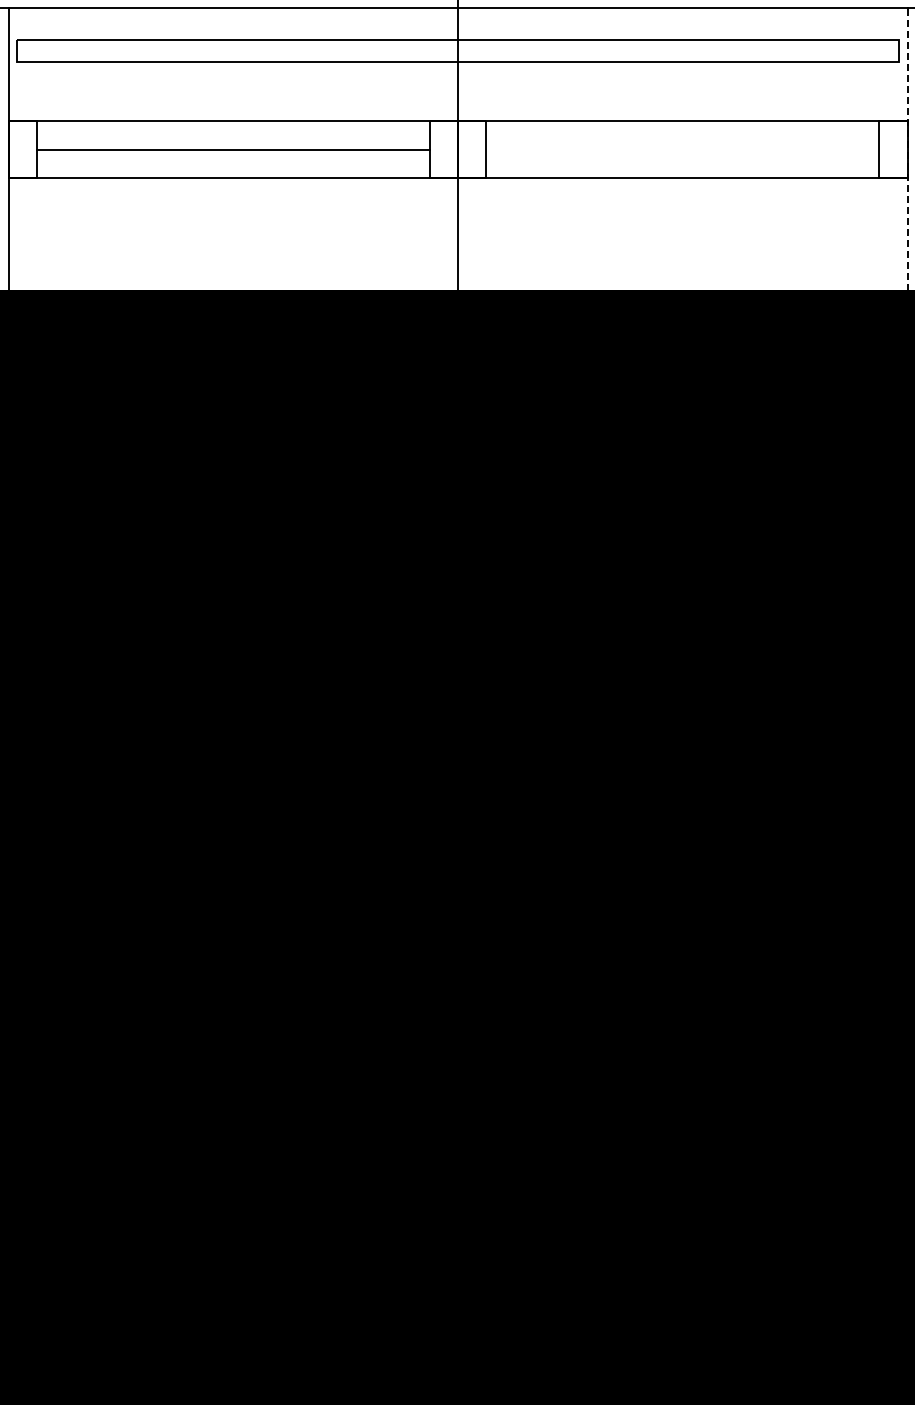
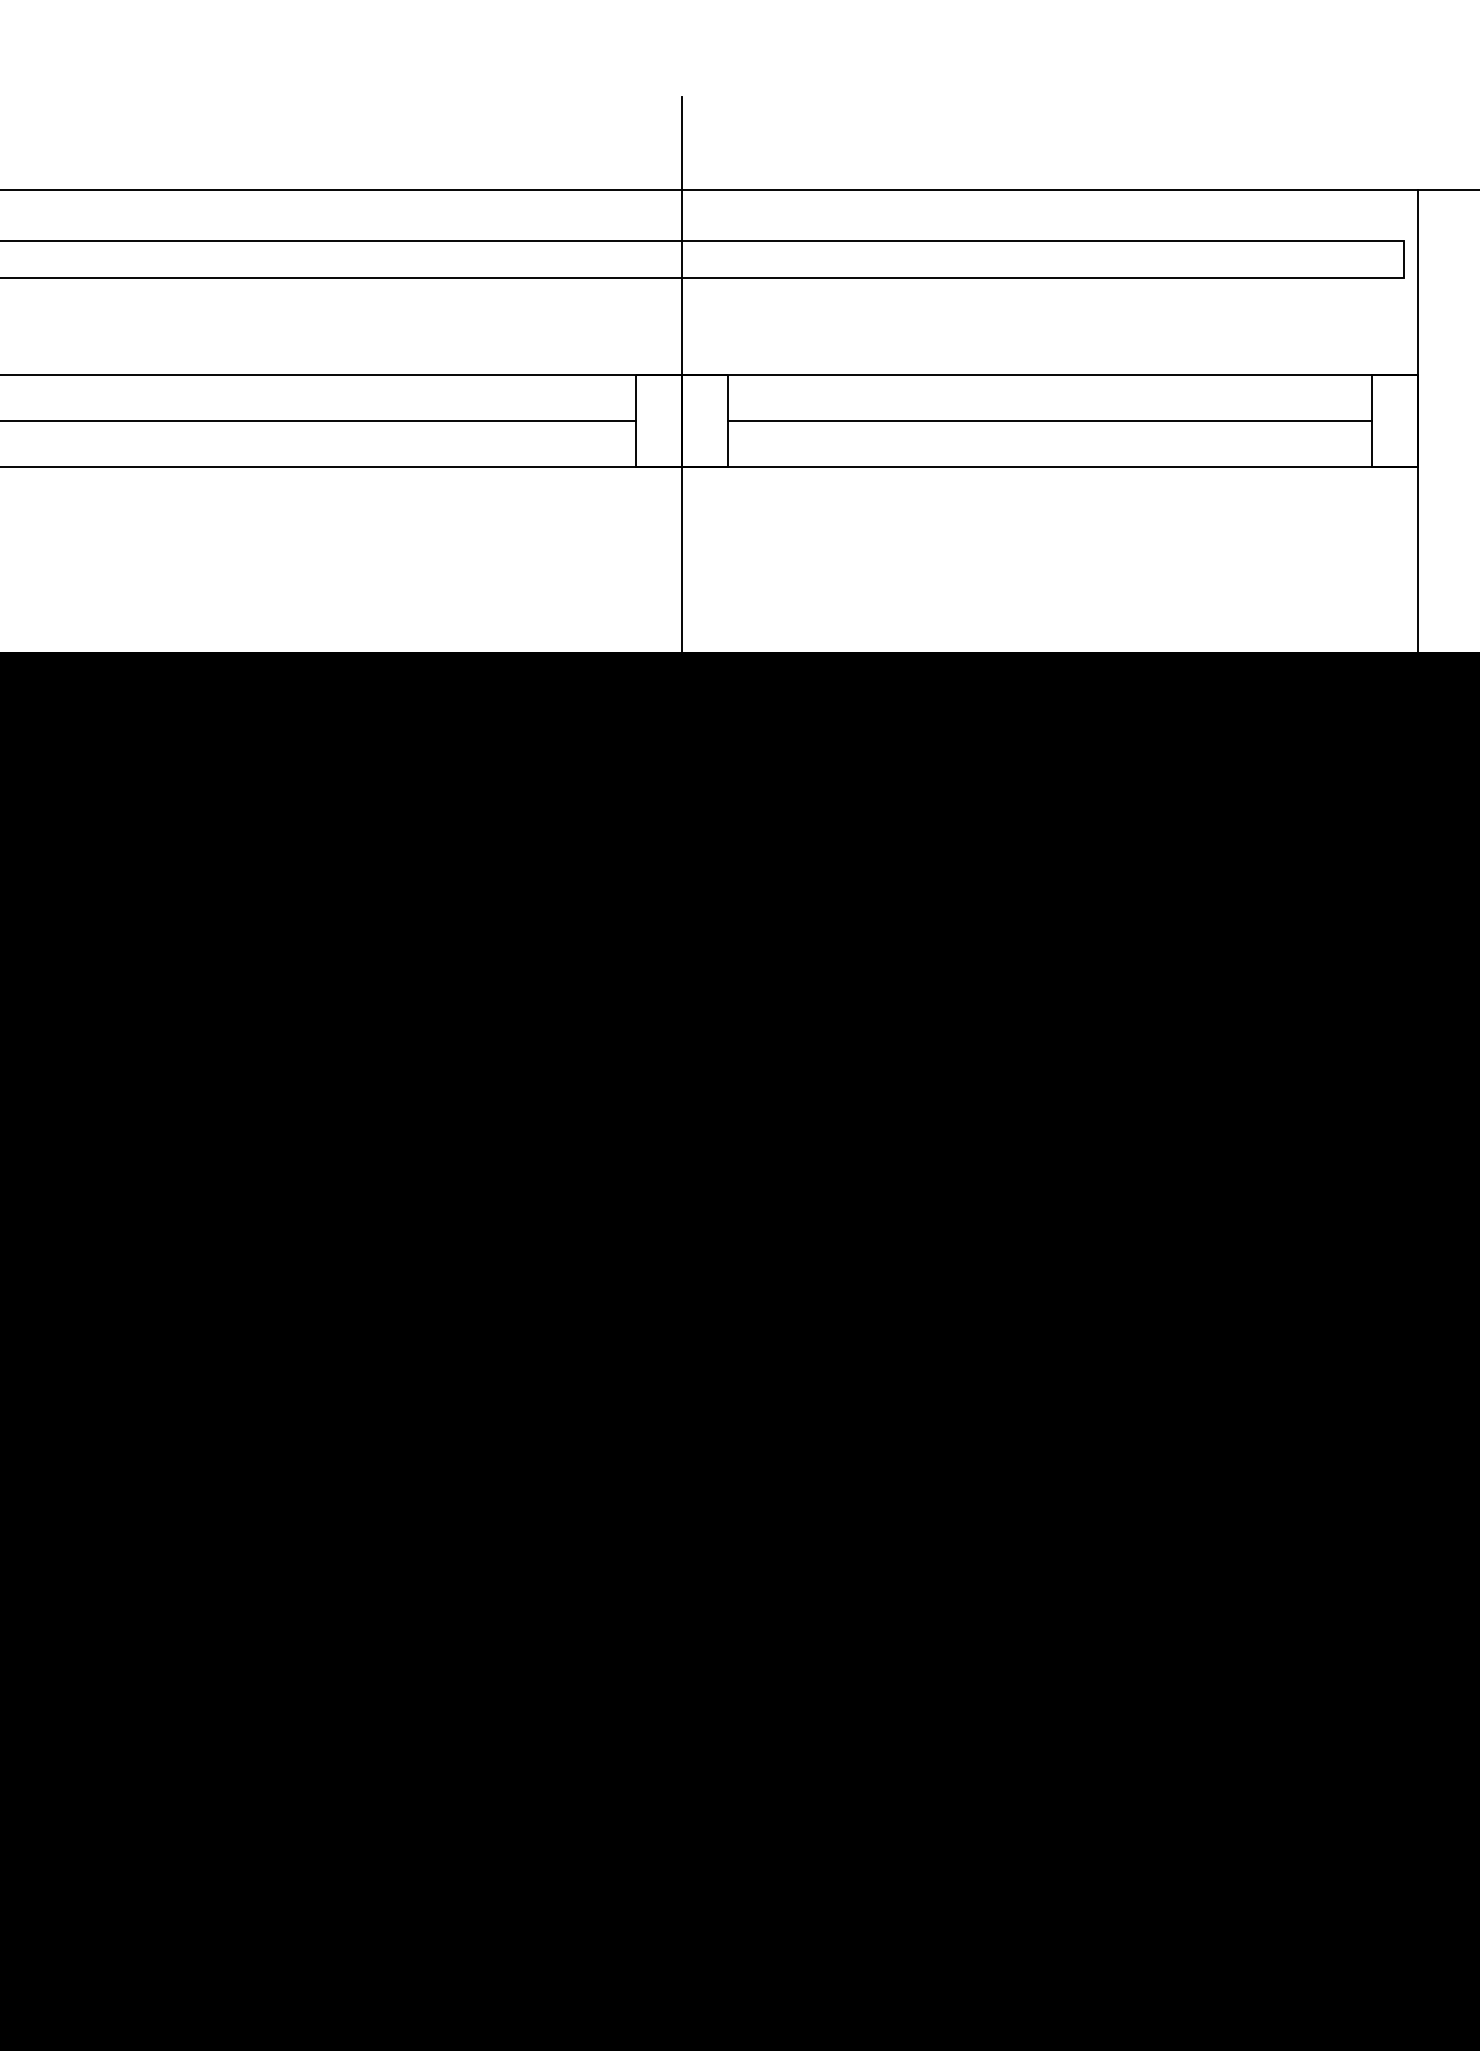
line: (682, 149) -> (1049, 420), added
line: (907, 149) -> (1417, 420), dashed -> solid

